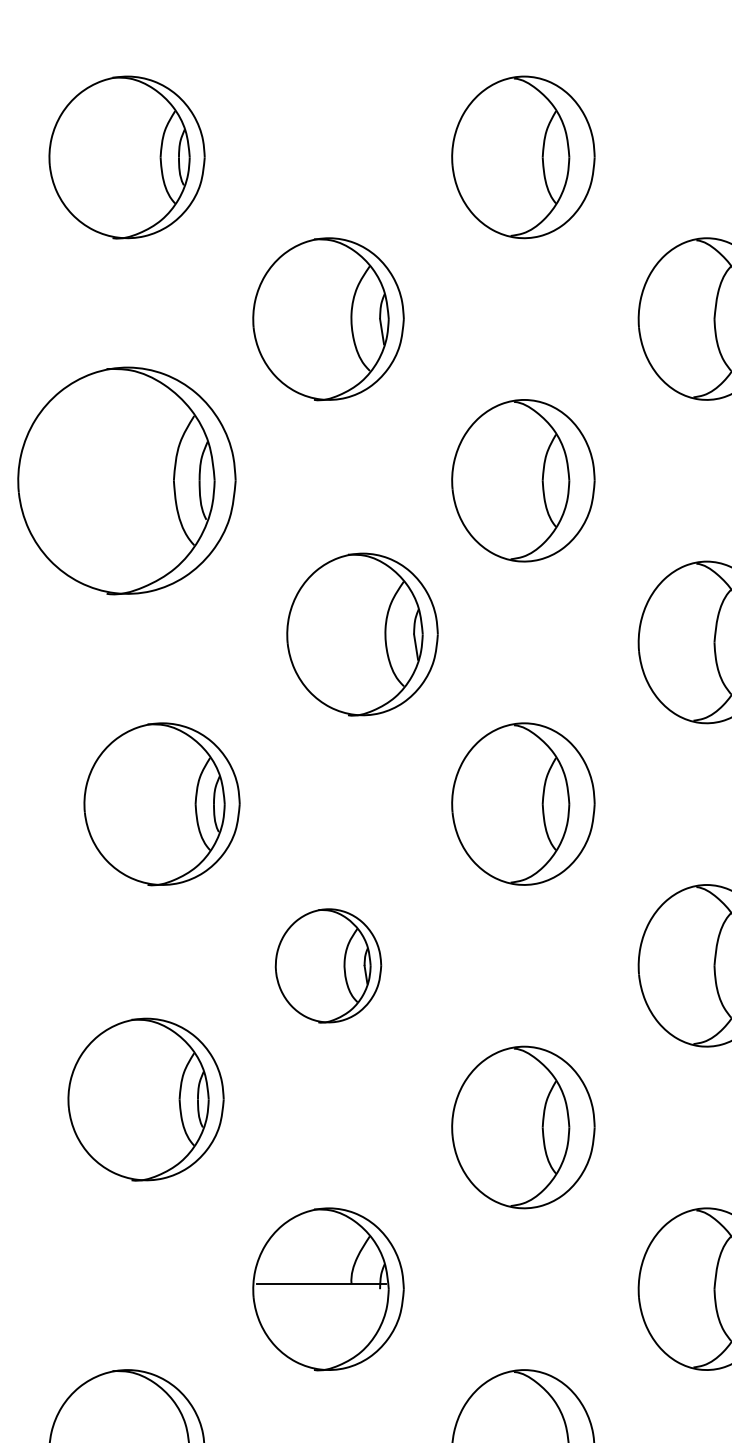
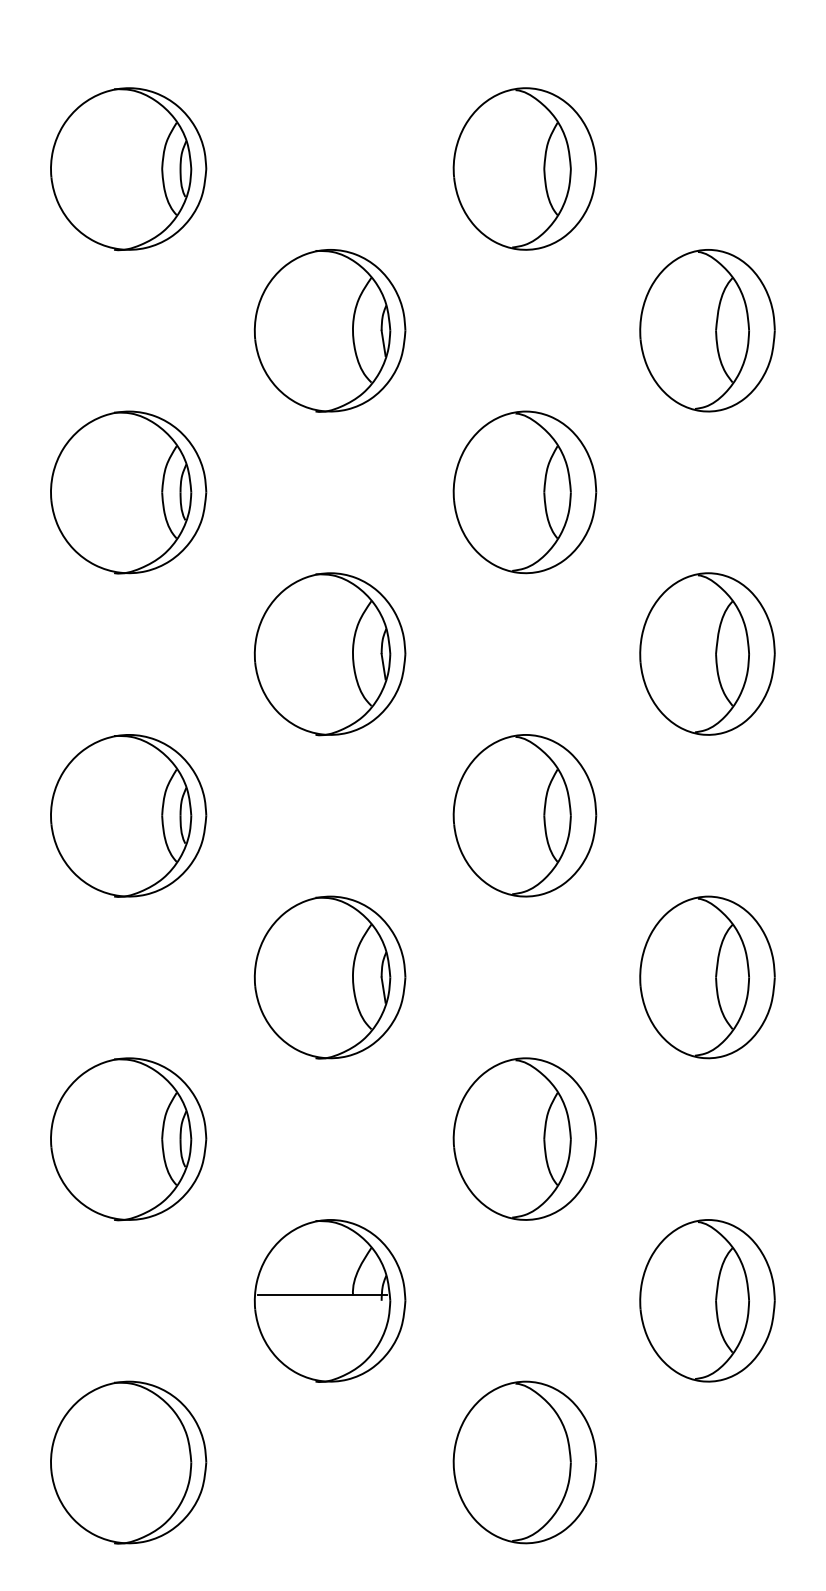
part: (126, 480) -> (128, 492), size x0.71
part: (361, 634) -> (329, 654), moved
part: (161, 803) -> (128, 815), moved
part: (327, 965) -> (329, 977), size x1.43
part: (145, 1099) -> (128, 1139), moved

